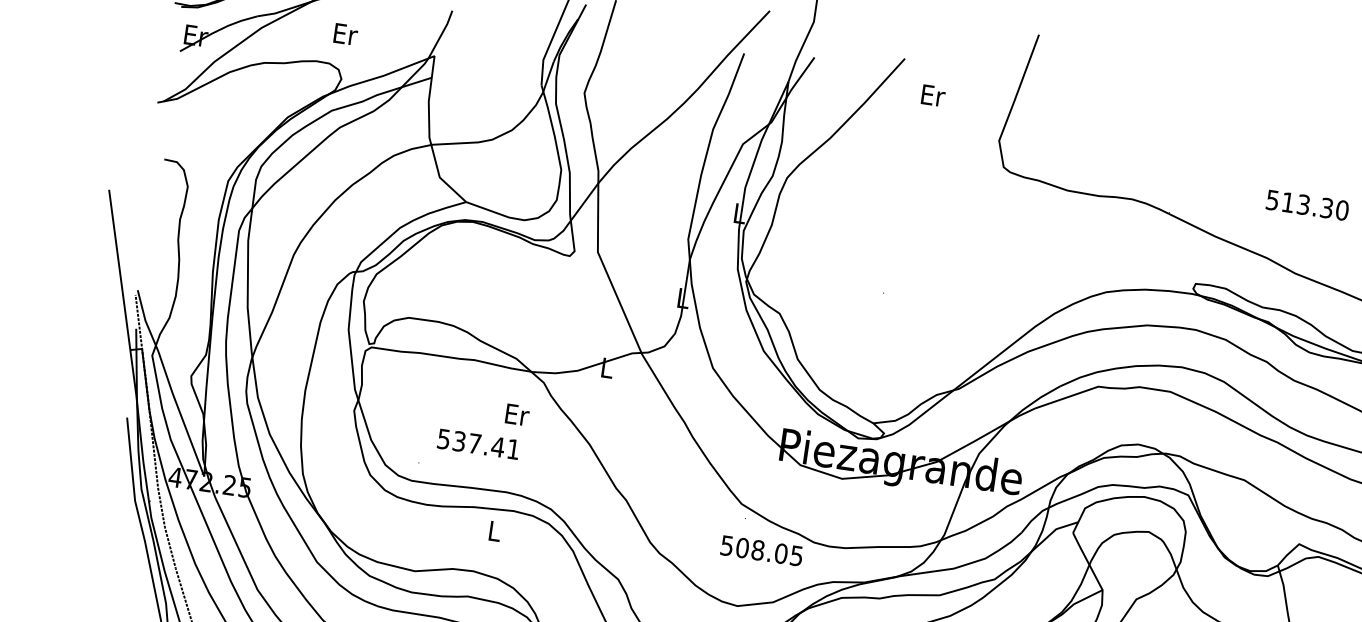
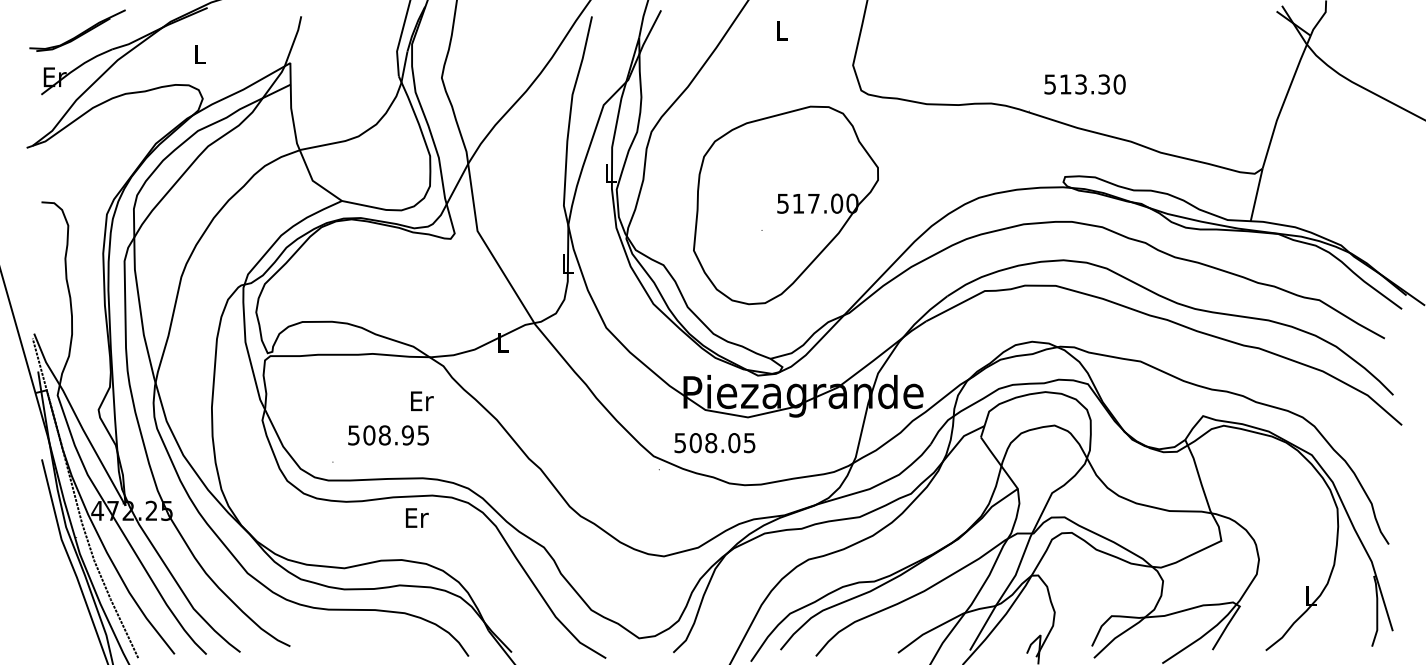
text: (345, 34) -> (200, 54), Er -> L
text: (933, 95) -> (782, 30), Er -> L
text: (1307, 205) -> (1084, 84), moved
part: (910, 271) -> (785, 205), added
text: (485, 445) -> (395, 435), 537.41 -> 508.95
text: (495, 530) -> (417, 517), L -> Er
text: (761, 551) -> (714, 443), moved

